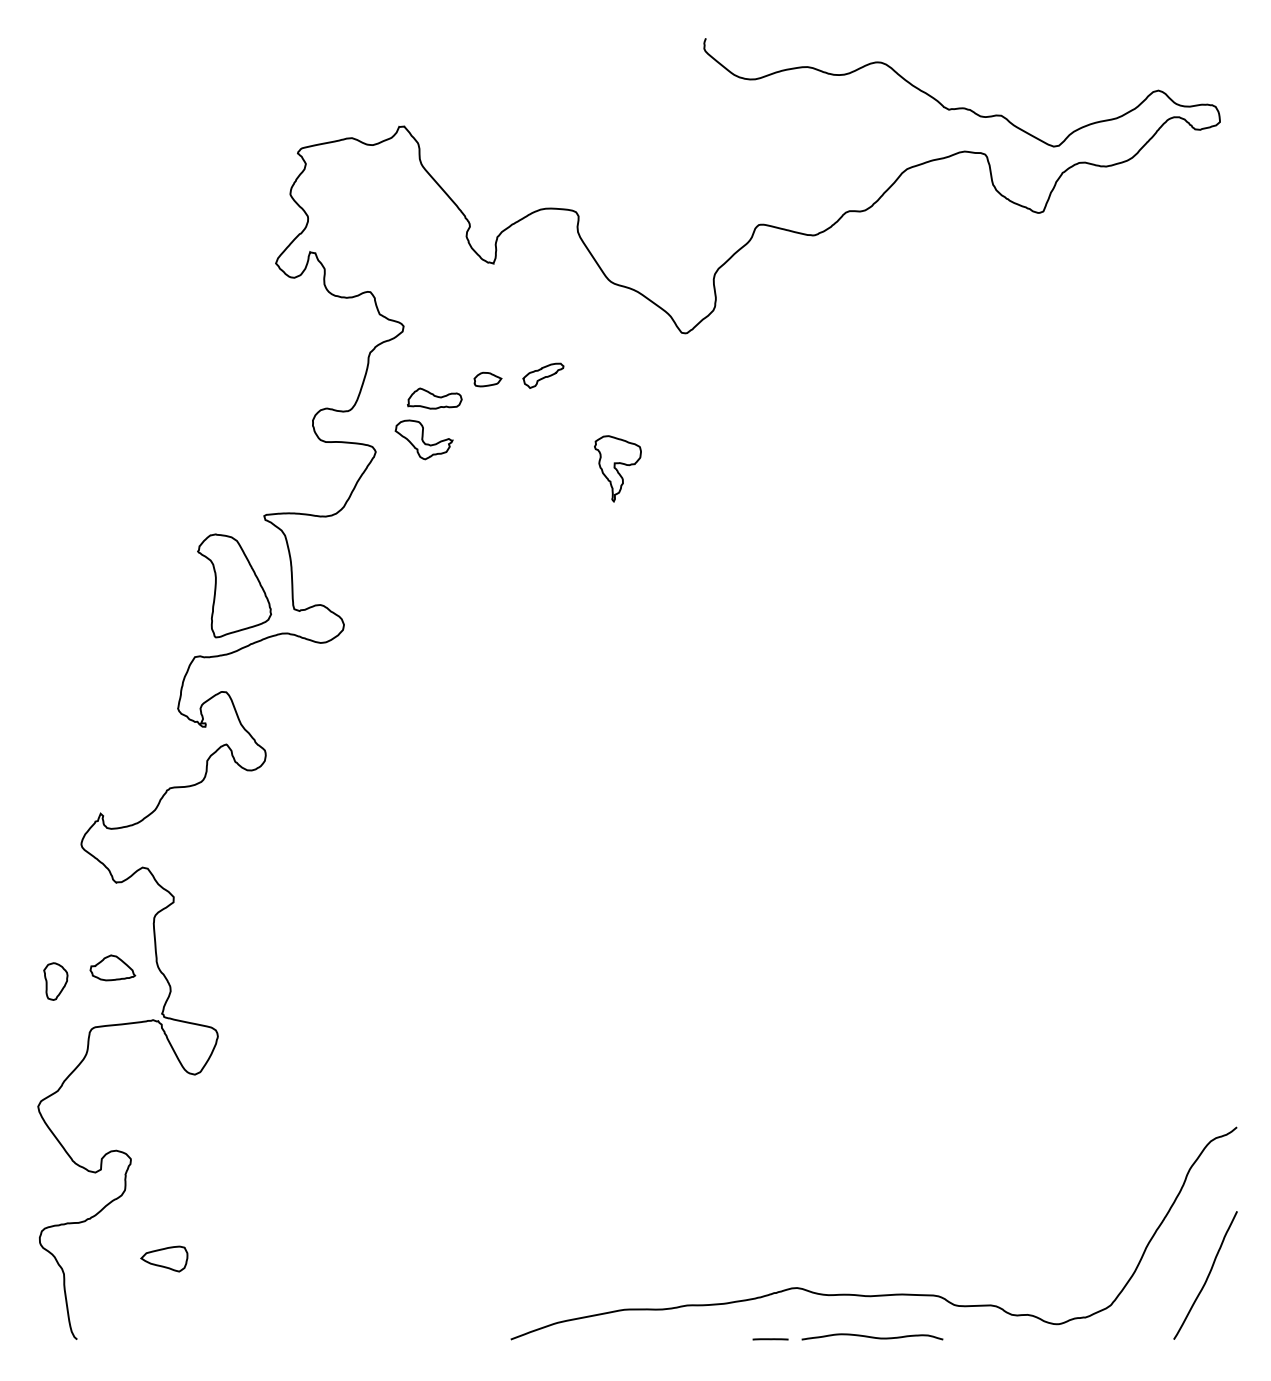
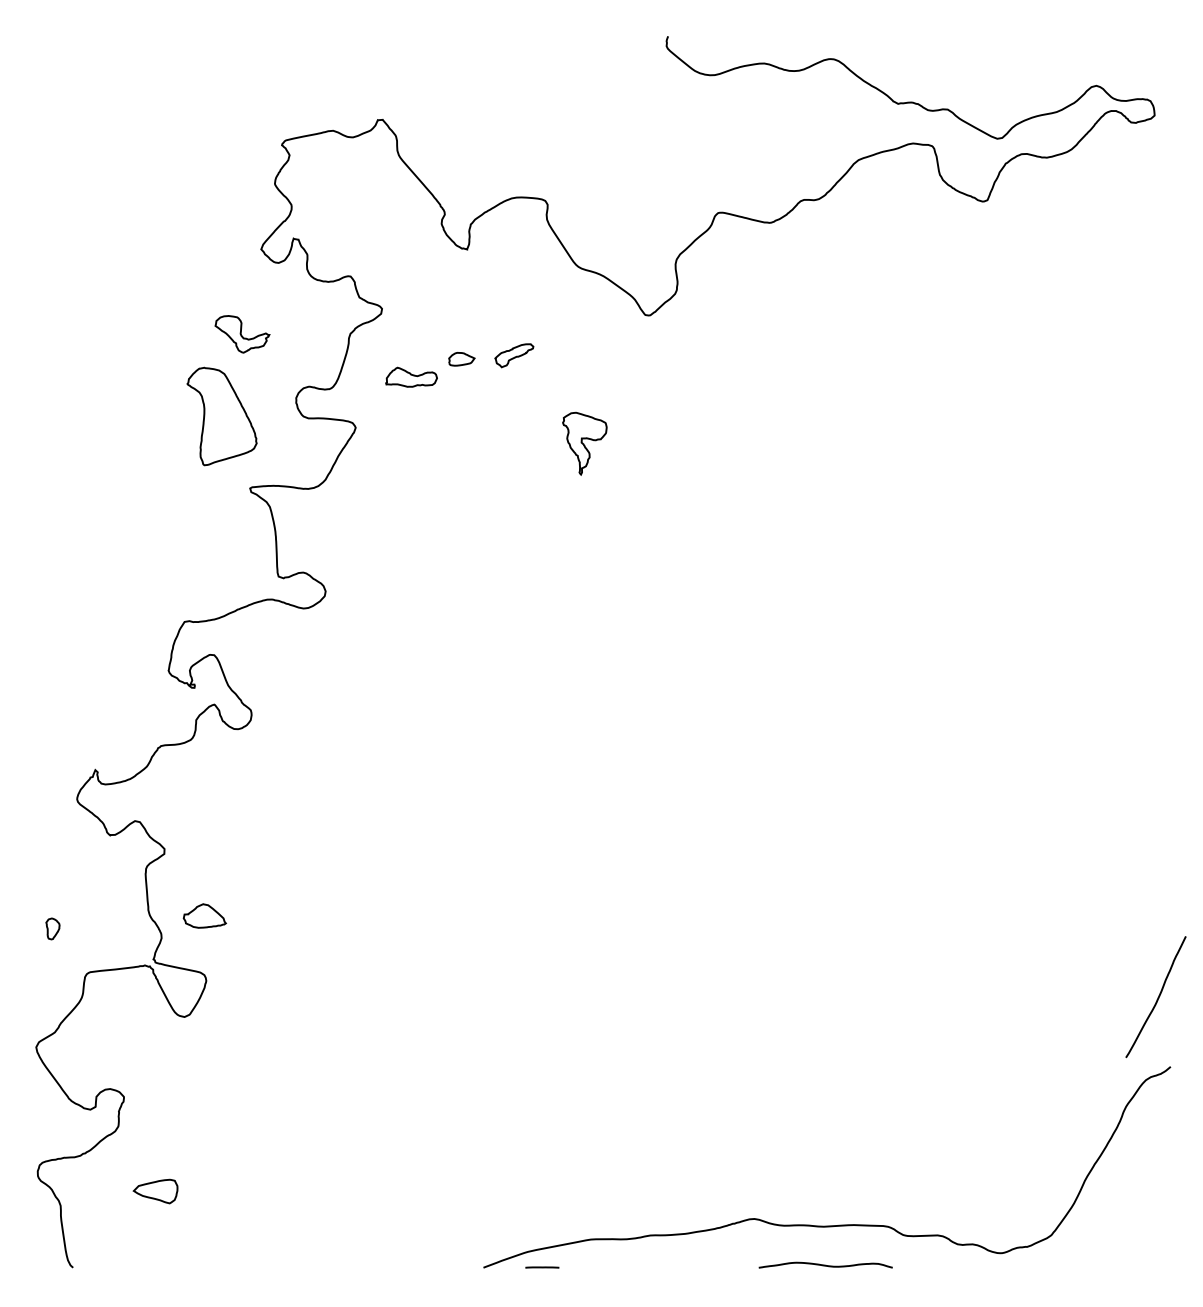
part: (424, 440) -> (242, 334), moved
part: (233, 585) -> (221, 416), moved
part: (112, 967) -> (204, 915), moved
part: (55, 981) -> (52, 928), size x0.6
curve: (1207, 1275) -> (1157, 997), moved
line: (770, 1339) -> (542, 1267), moved

